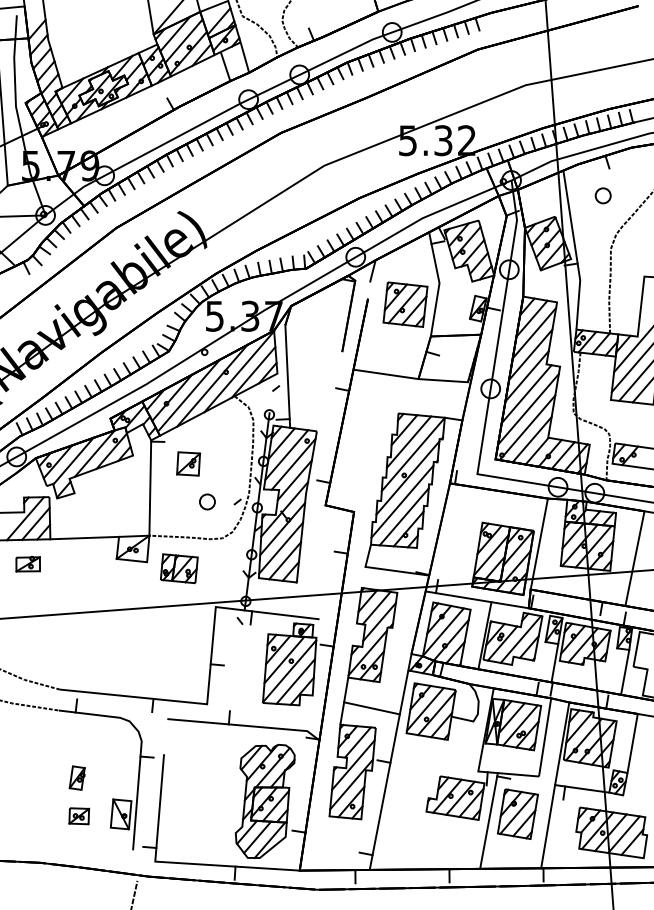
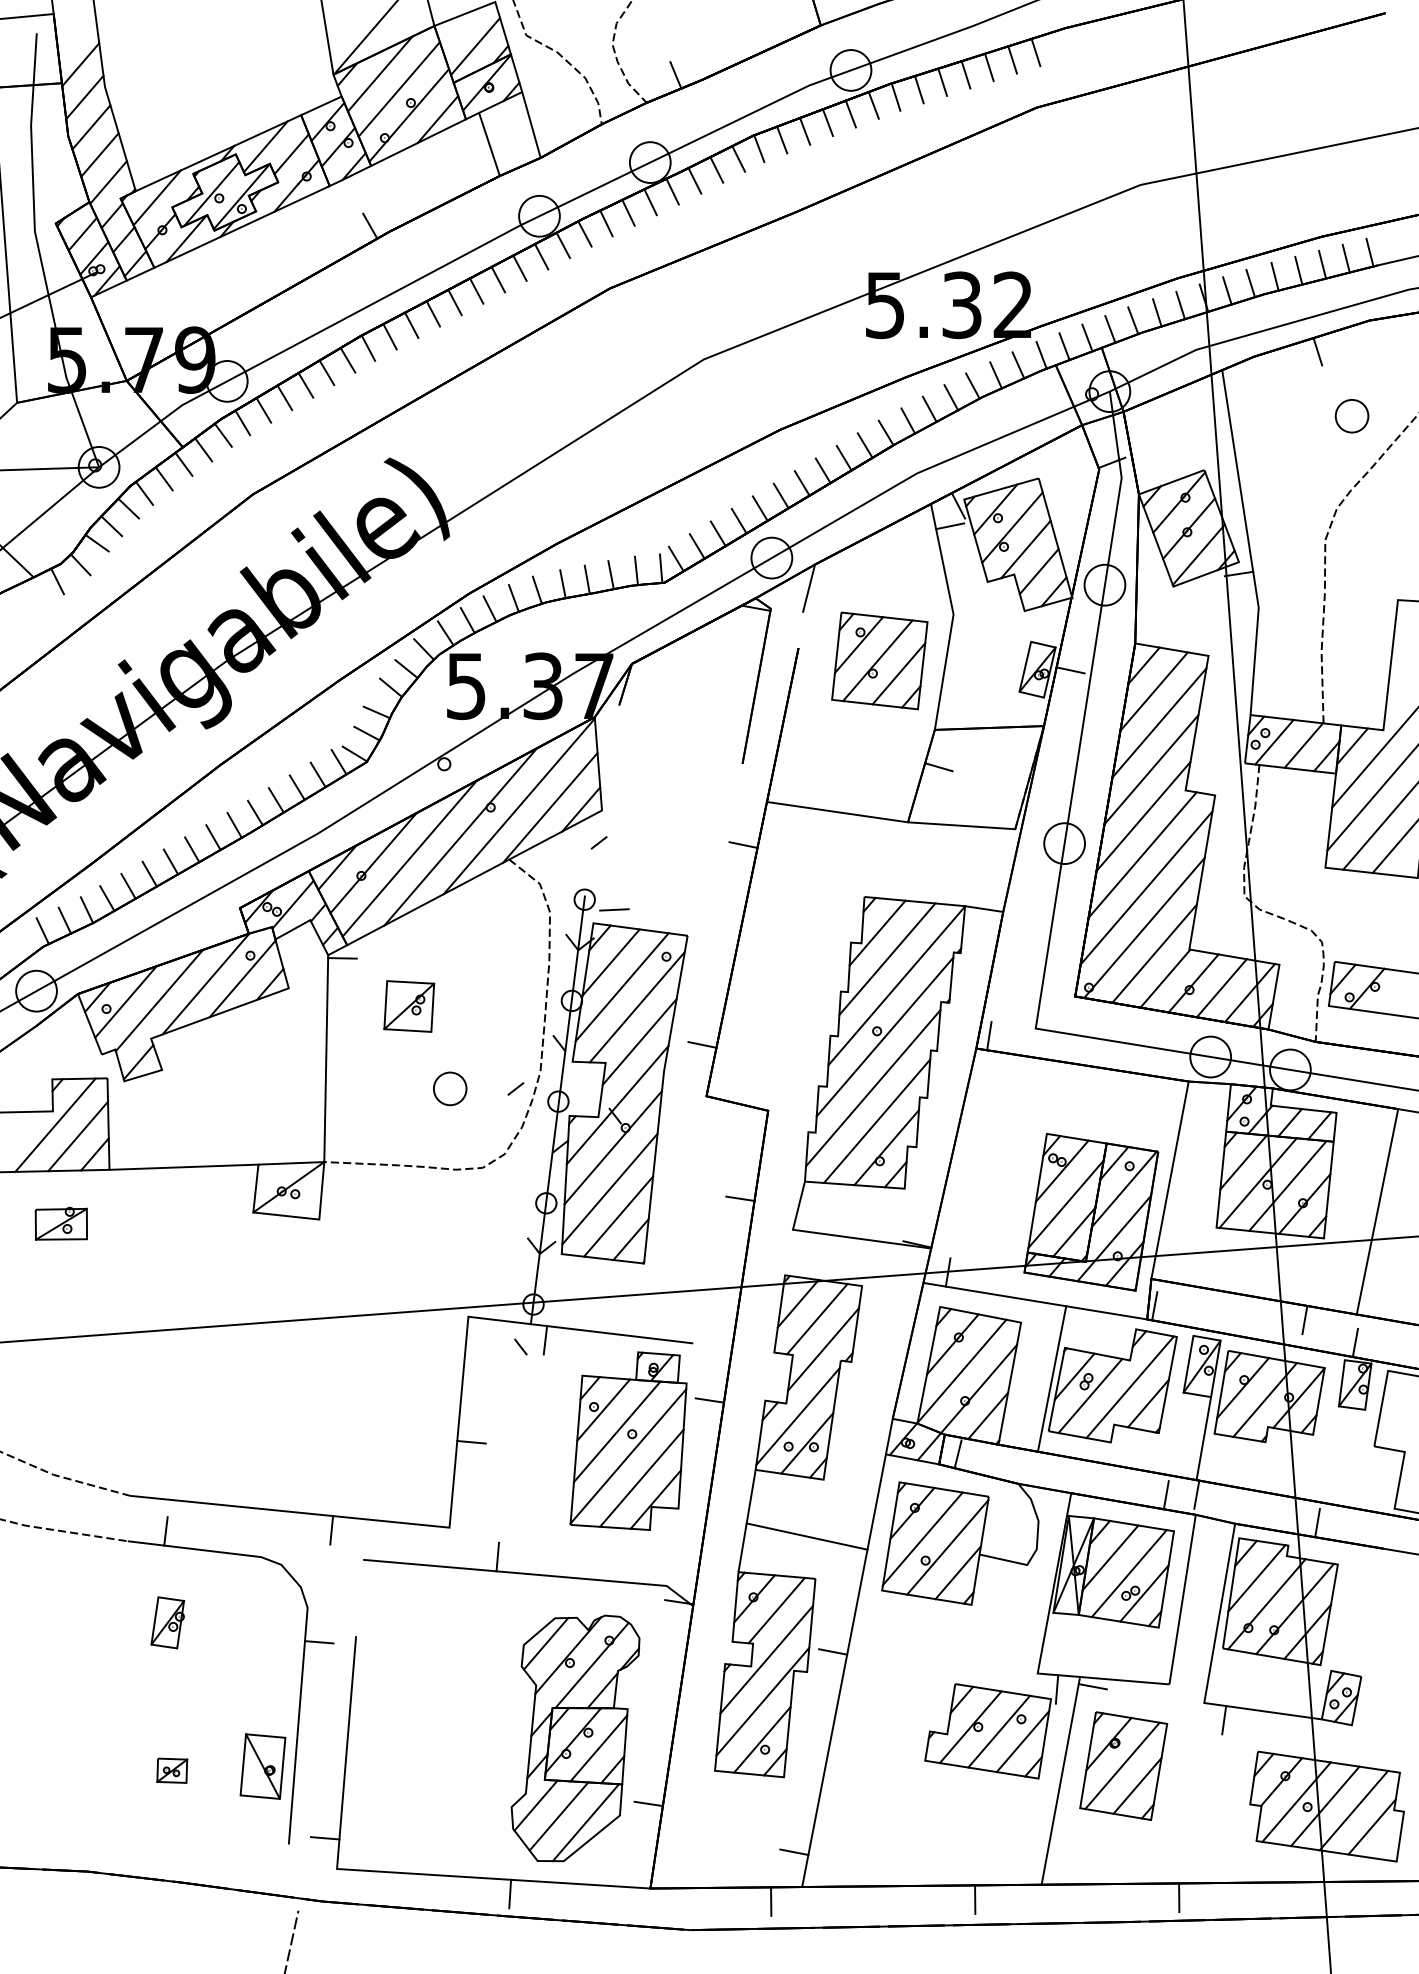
part: (602, 195) -> (1350, 415), moved
line: (287, 376) -> (623, 816), removed
part: (179, 568) -> (389, 1233), removed
line: (625, 671) -> (1356, 1456), removed
line: (632, 742) -> (1372, 1610), removed
part: (76, 777) -> (166, 1621), moved
part: (79, 816) -> (172, 1771), size x0.7
line: (548, 826) -> (1189, 1792), removed

